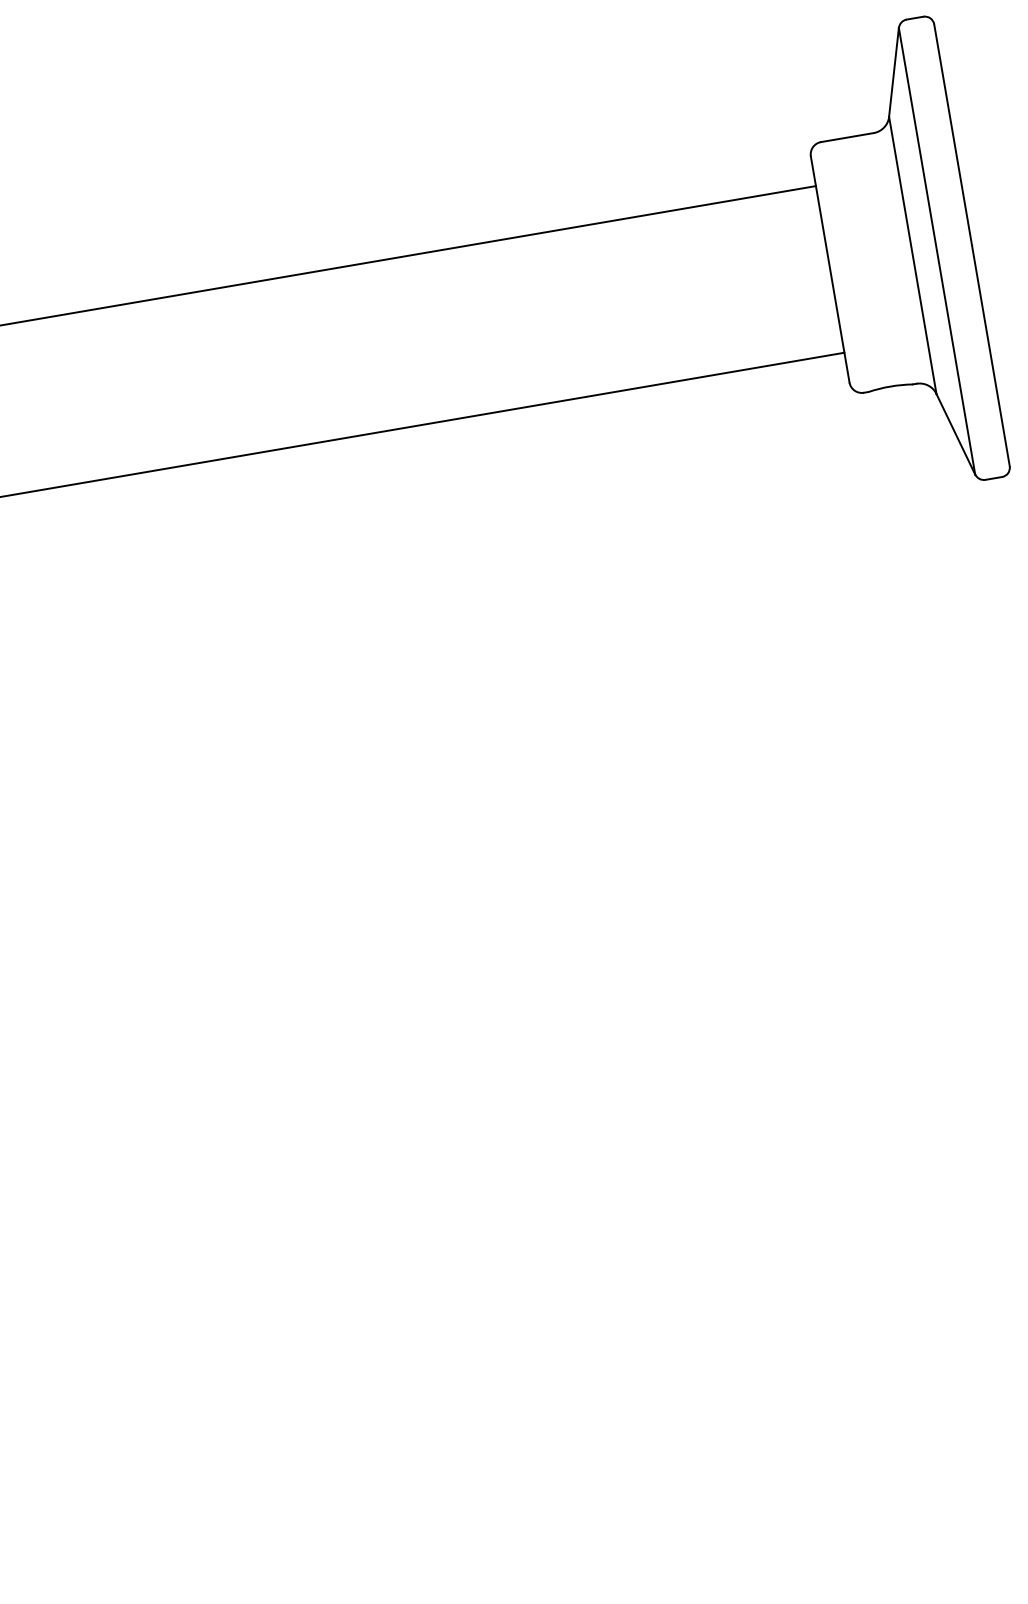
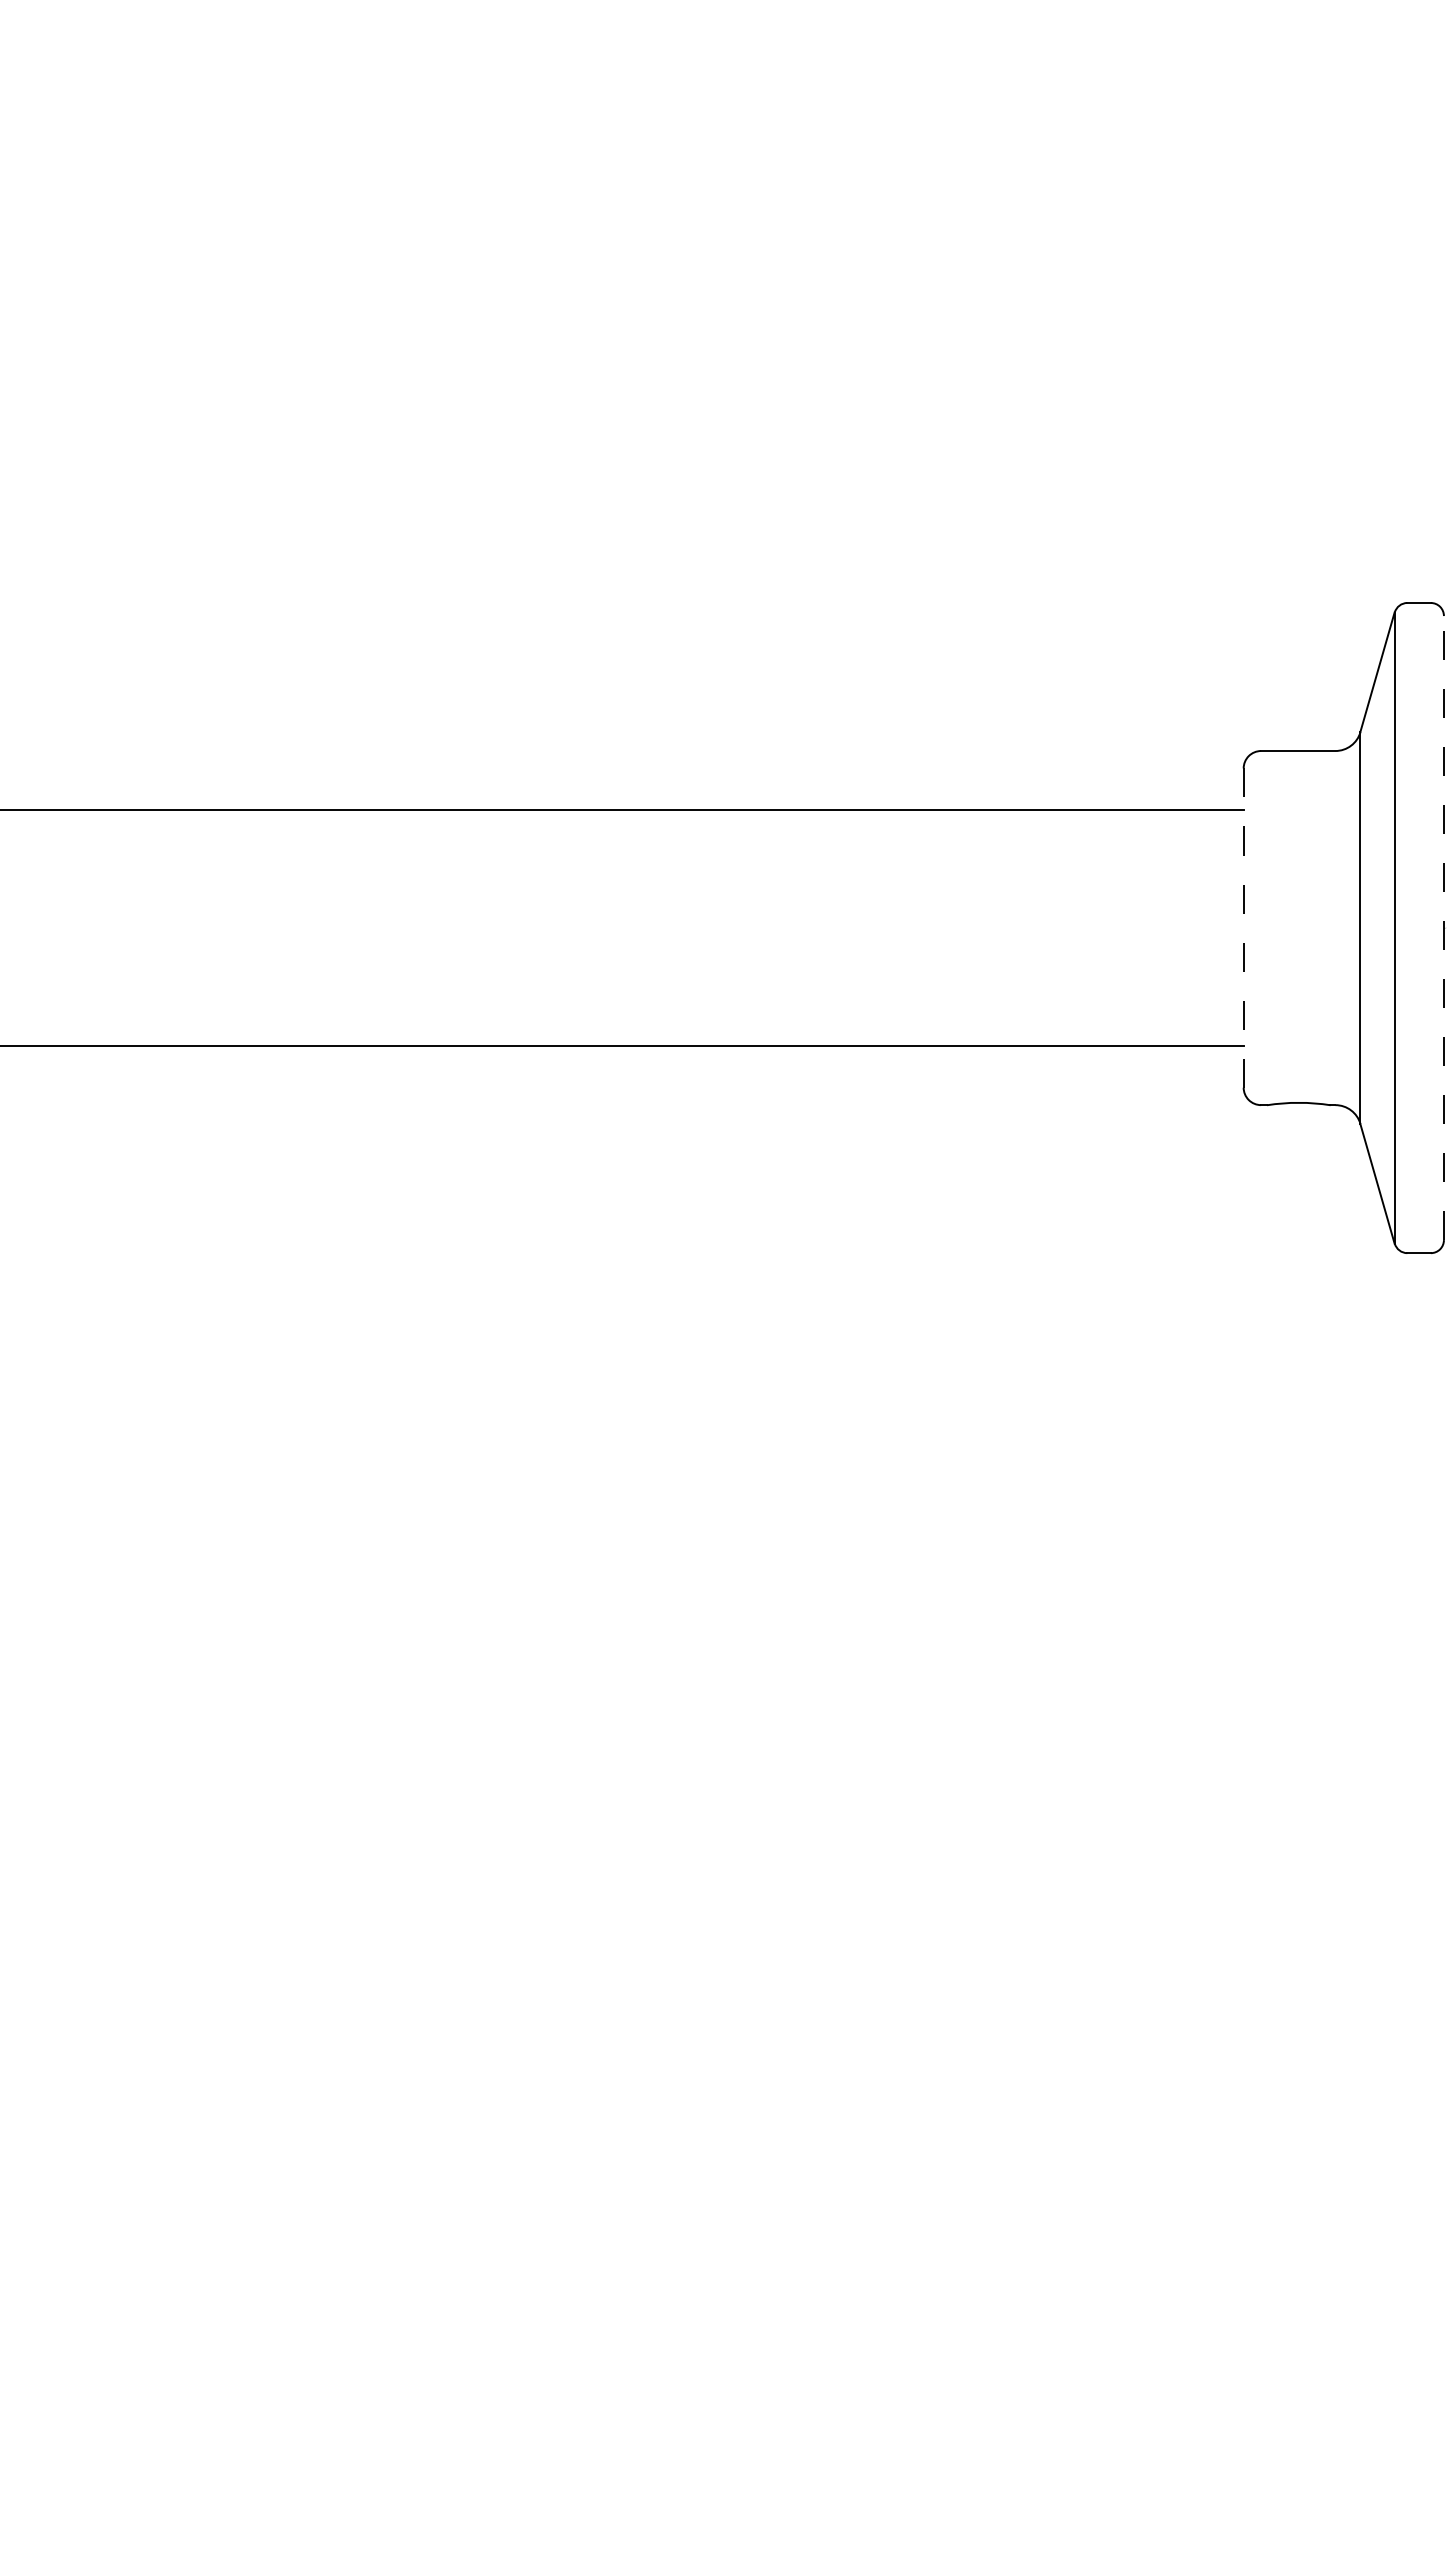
line: (971, 244) -> (1443, 927), solid -> dashed
line: (830, 269) -> (1243, 928), solid -> dashed

